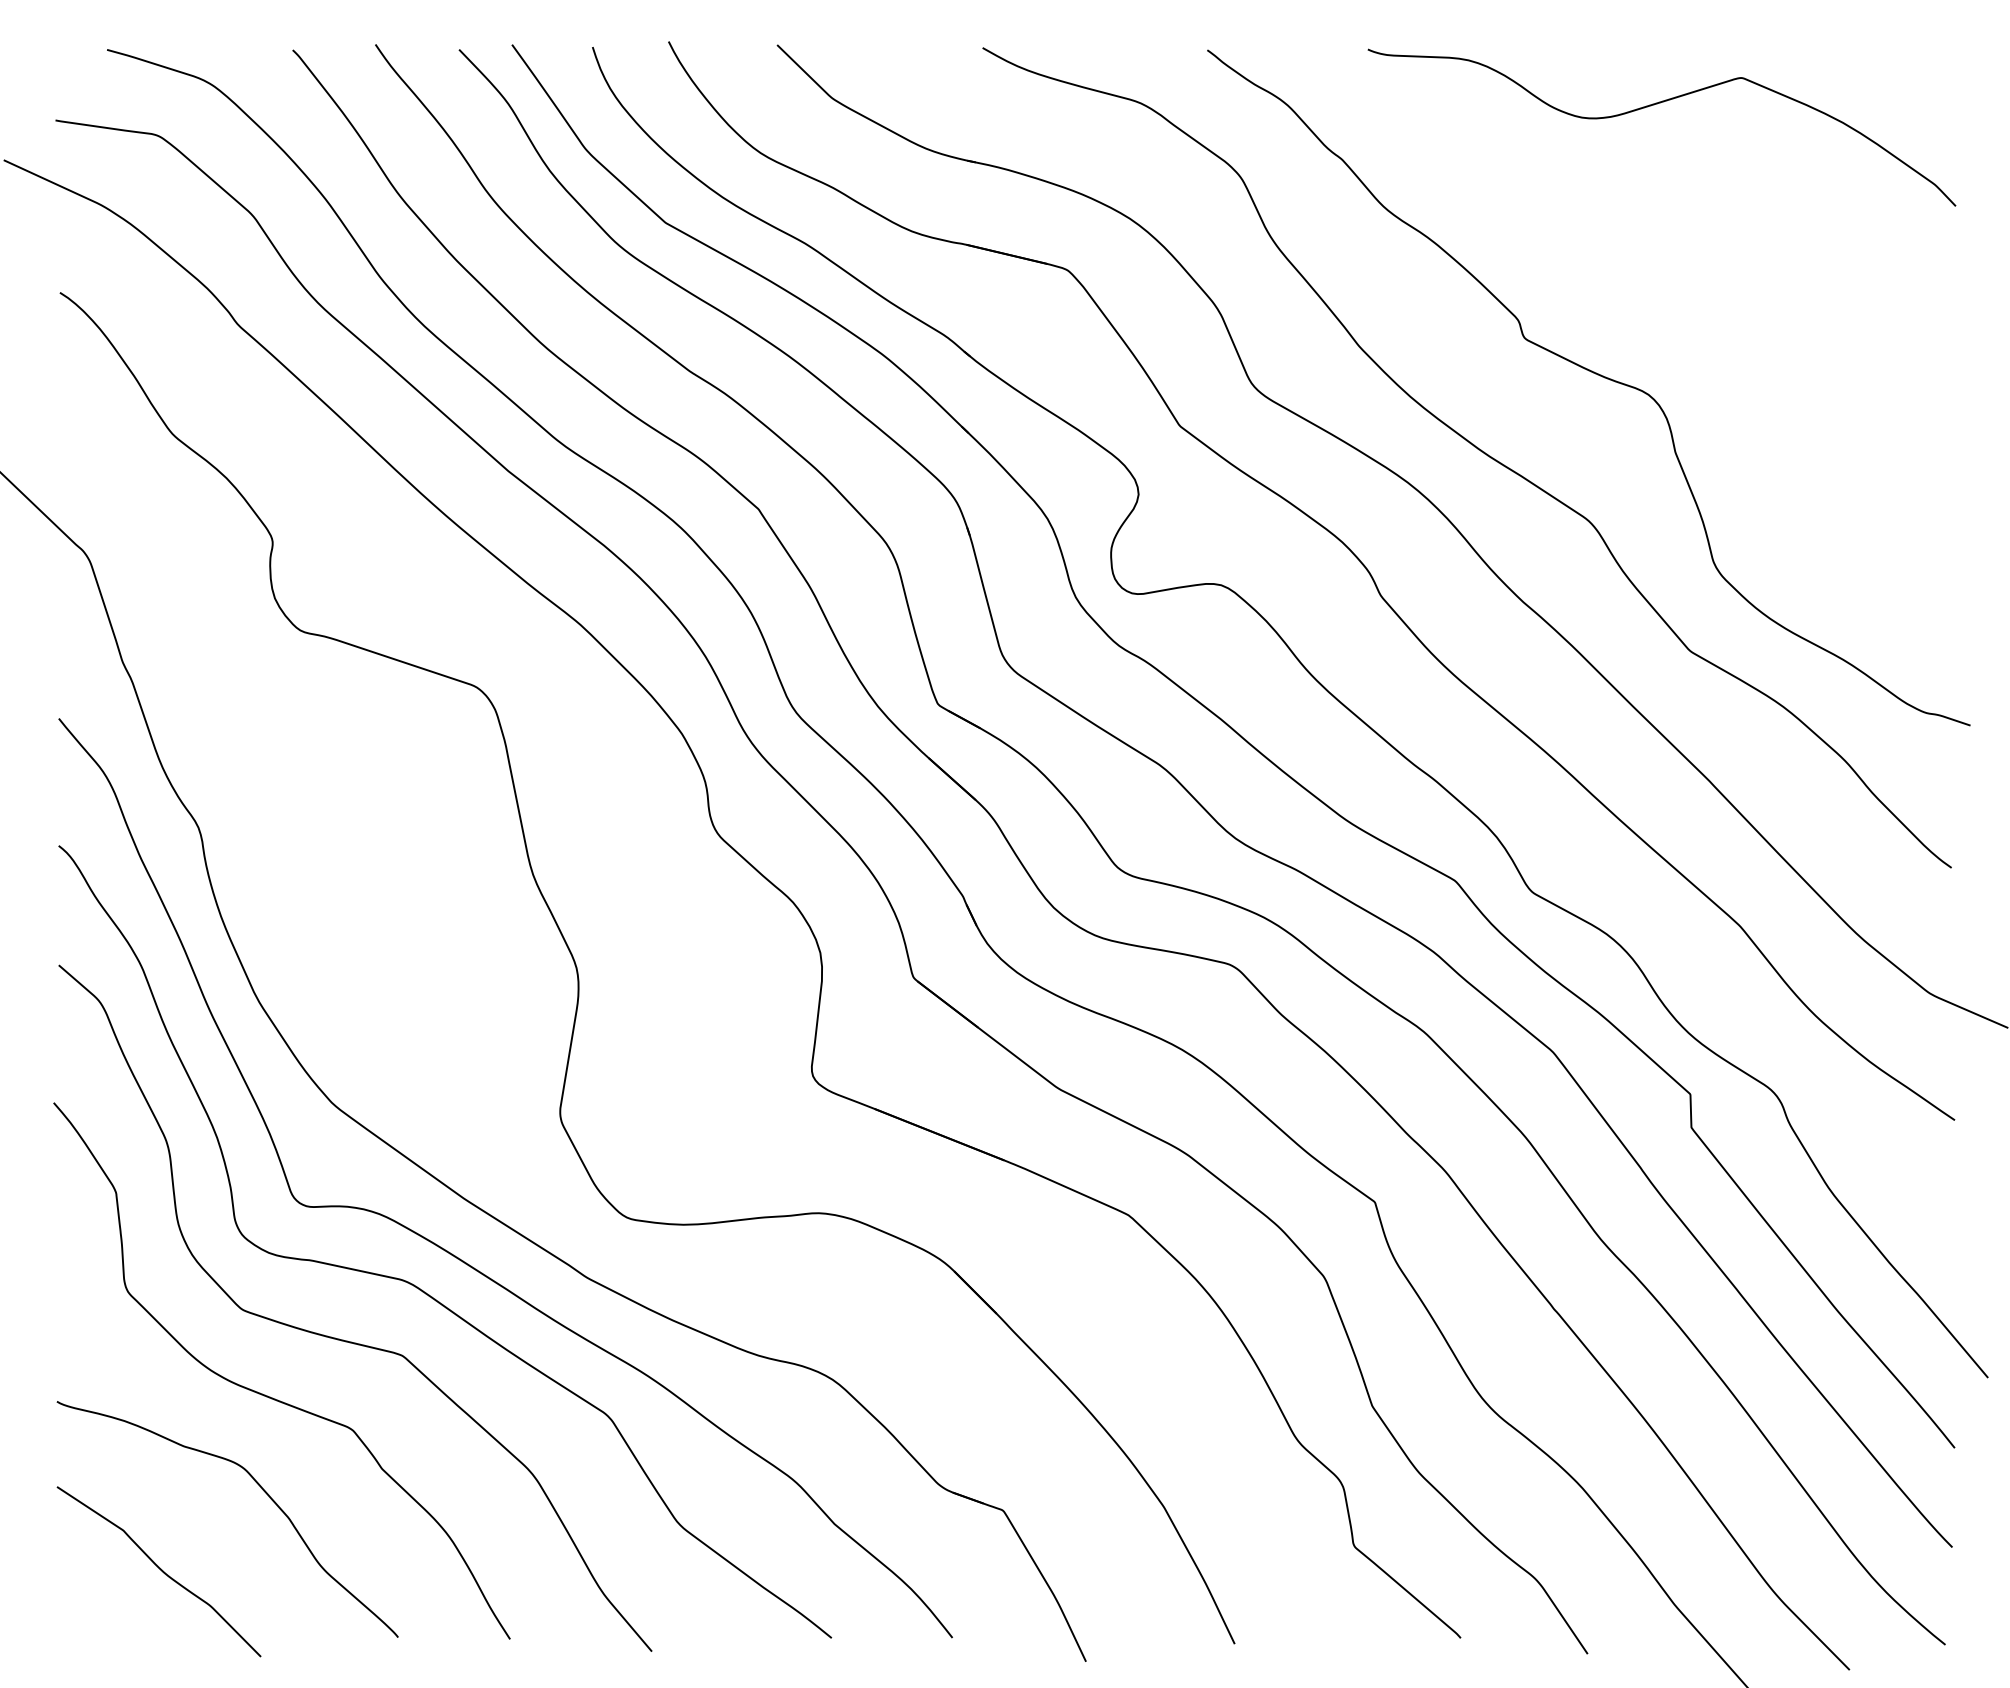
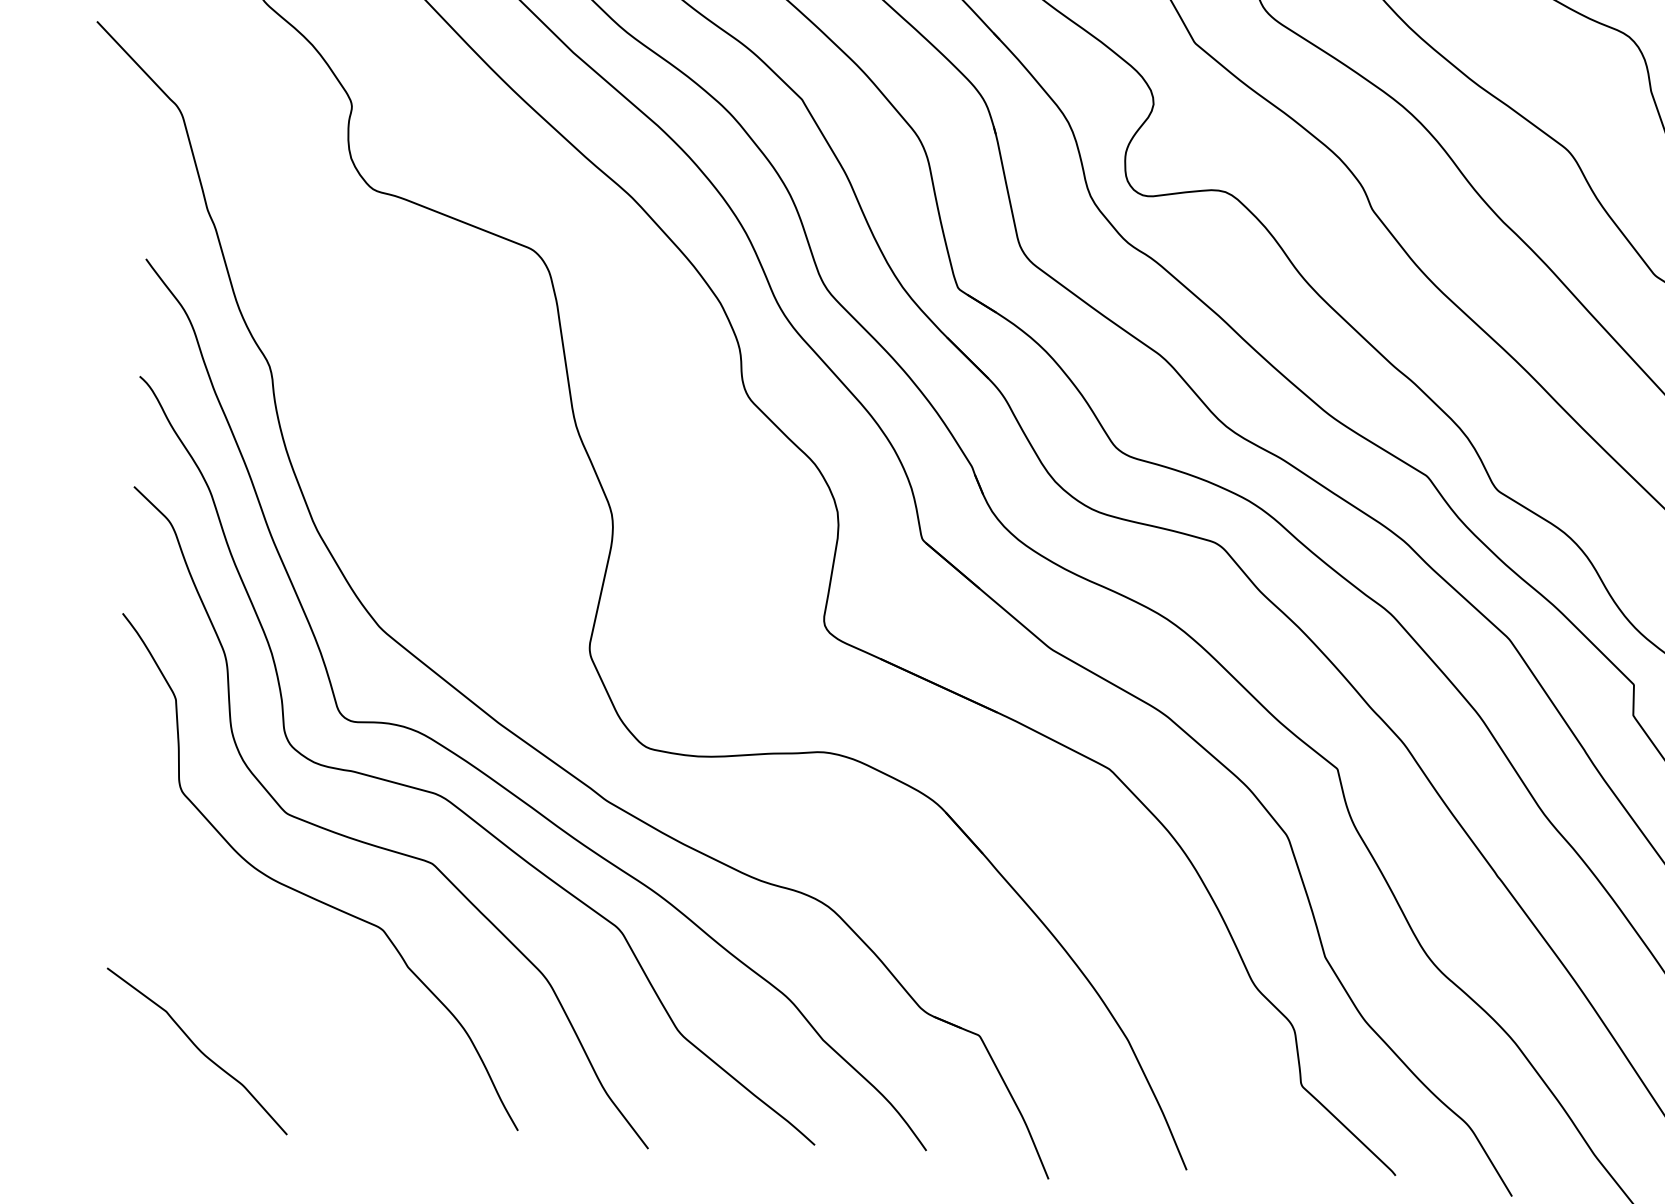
curve: (262, 1490) -> (296, 981), removed

